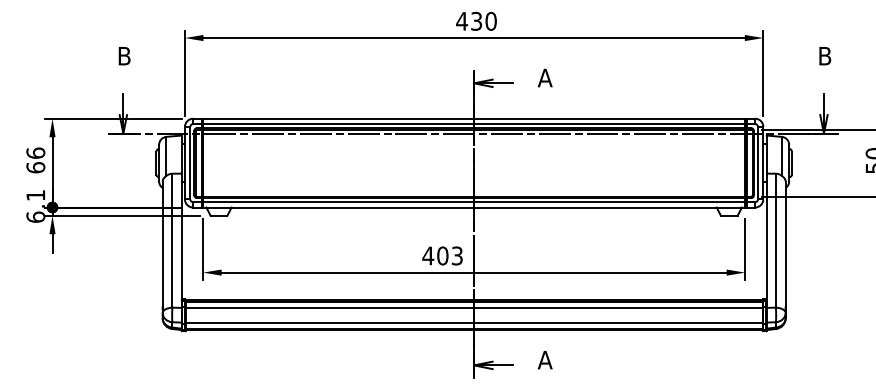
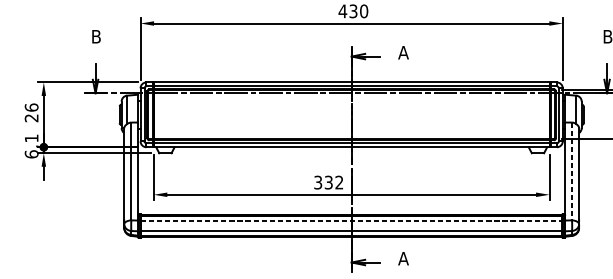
text: (35, 167) -> (31, 118), 66 -> 26
line: (775, 240) -> (571, 171), solid -> dashed
text: (442, 255) -> (328, 182), 403 -> 332
line: (474, 307) -> (351, 220), solid -> dashed

